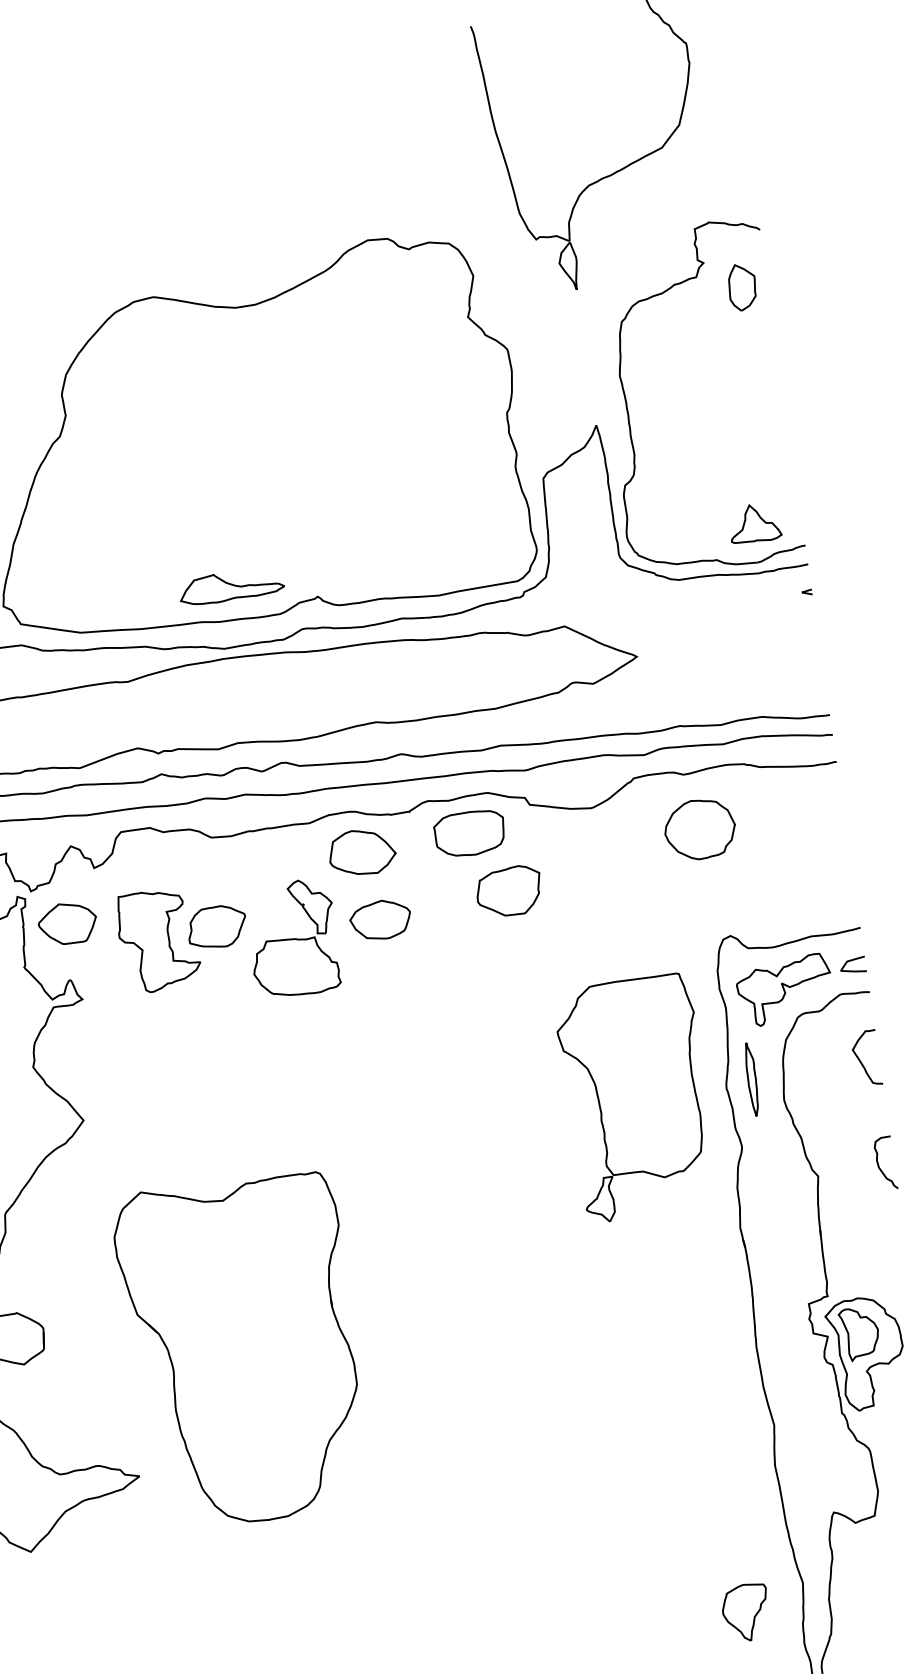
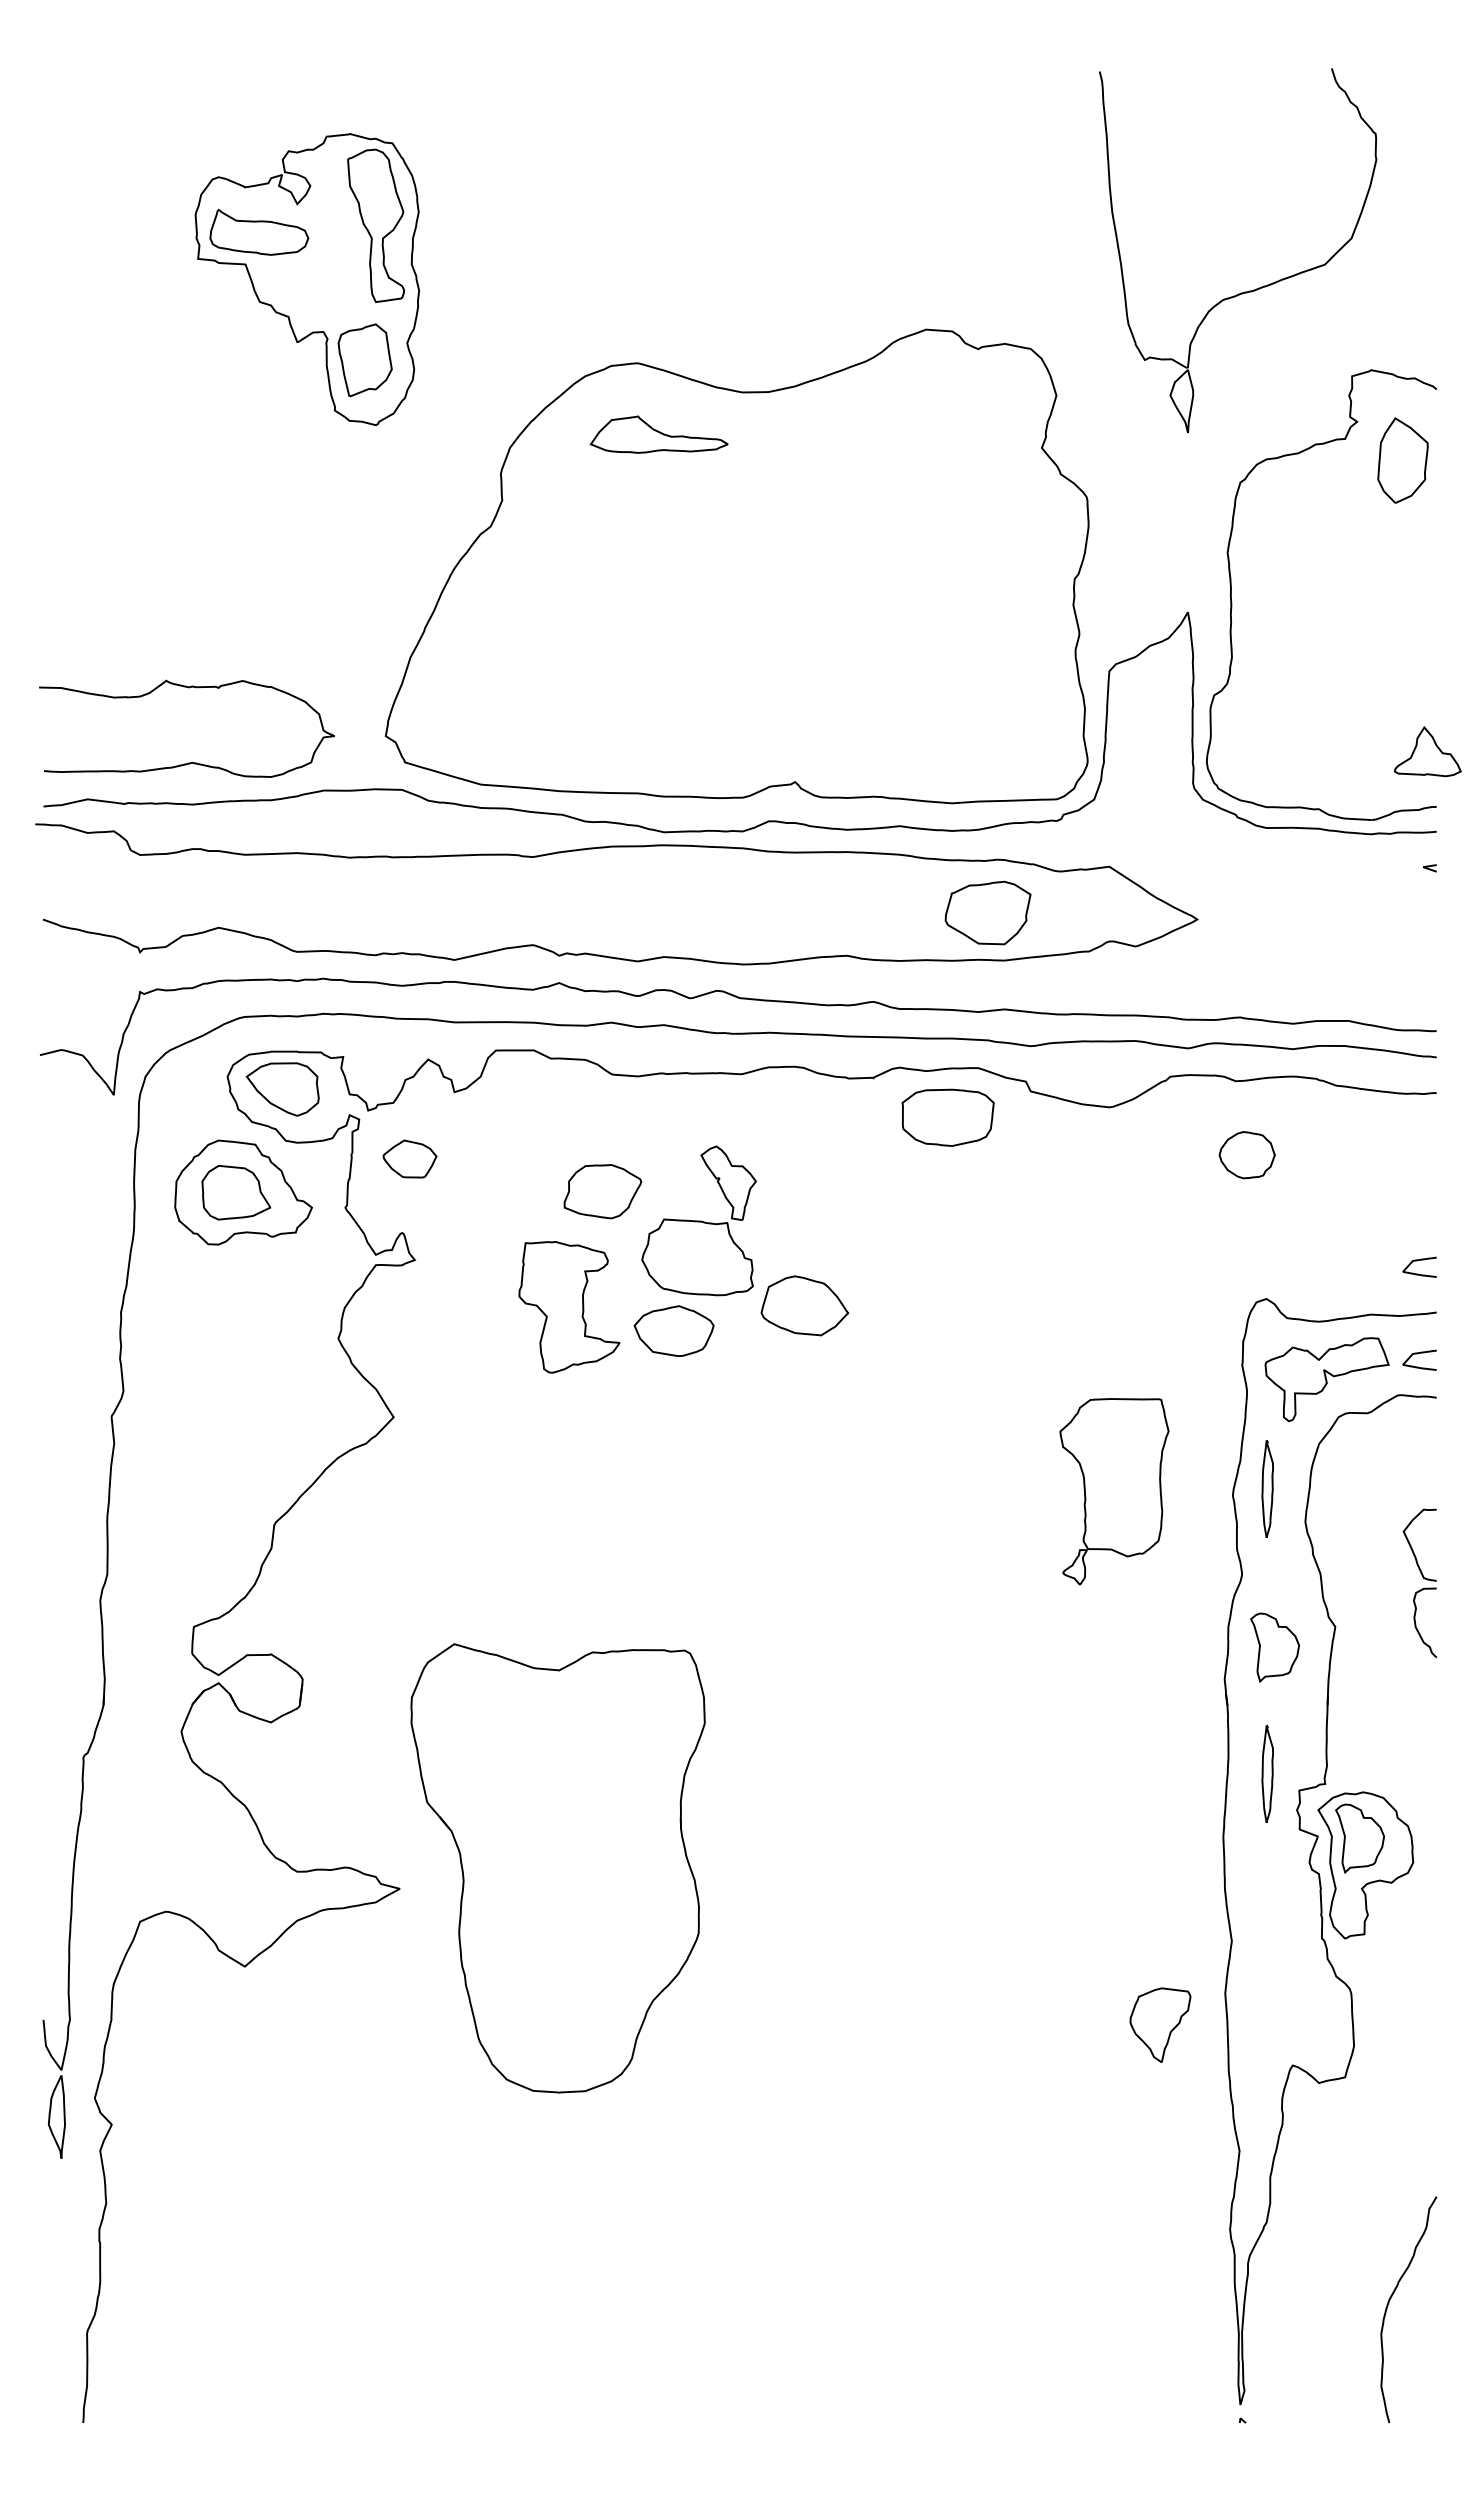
part: (741, 287) -> (1402, 460), size x1.4
part: (754, 523) -> (1427, 751), moved
part: (231, 586) -> (658, 434), moved
part: (700, 828) -> (1247, 1154), size x0.6
part: (361, 852) -> (804, 1305), moved
part: (508, 891) -> (987, 912), moved
curve: (840, 891) -> (1417, 1261), added
part: (380, 919) -> (673, 1330), moved
part: (67, 923) -> (409, 1158), size x0.7
part: (158, 940) -> (569, 1307), moved
curve: (861, 1061) -> (1412, 1547), moved
part: (636, 1098) -> (1114, 1491), size x0.6
part: (774, 1198) -> (1274, 1647), added
part: (782, 1294) -> (1267, 1773), added
part: (243, 1350) -> (557, 1868), moved
part: (746, 1612) -> (1160, 2024), moved

